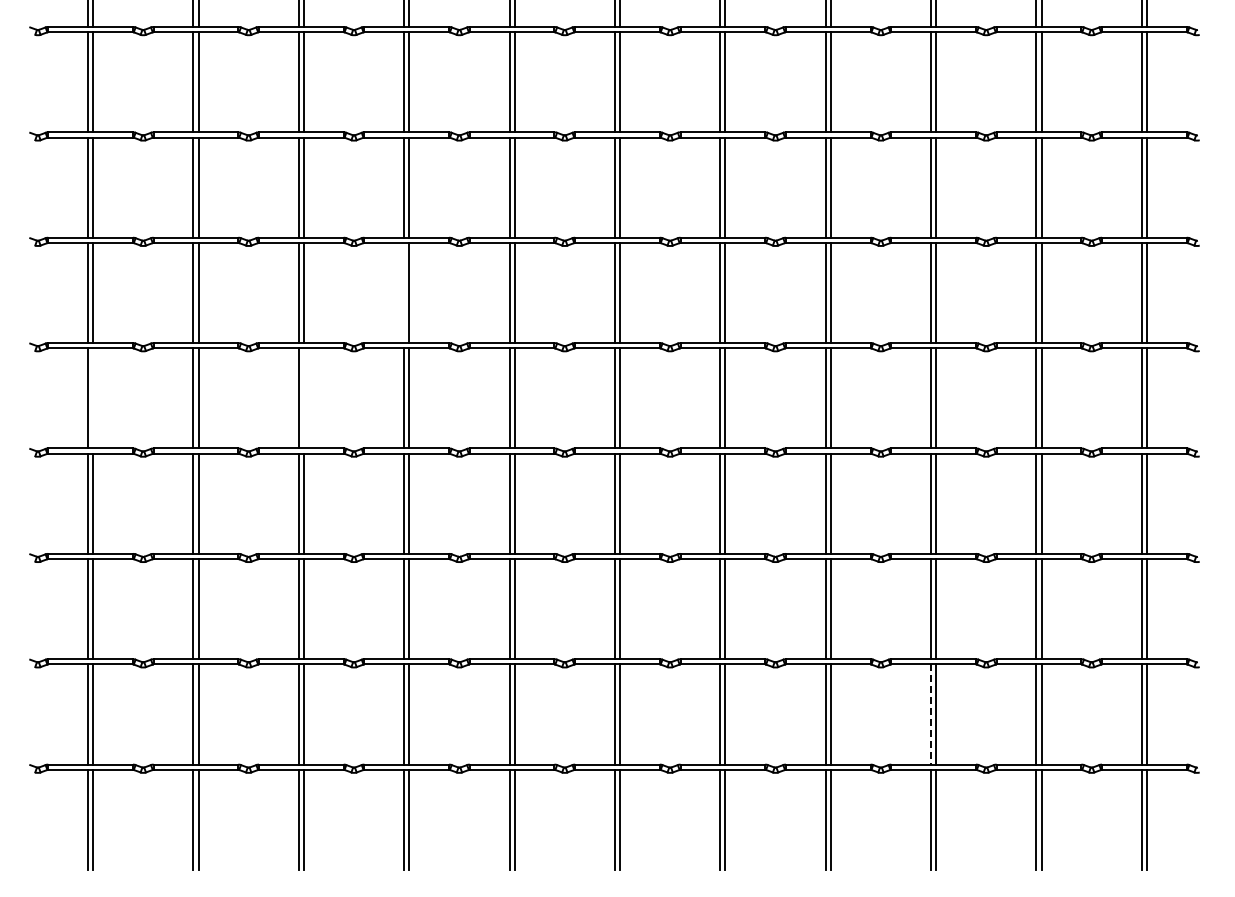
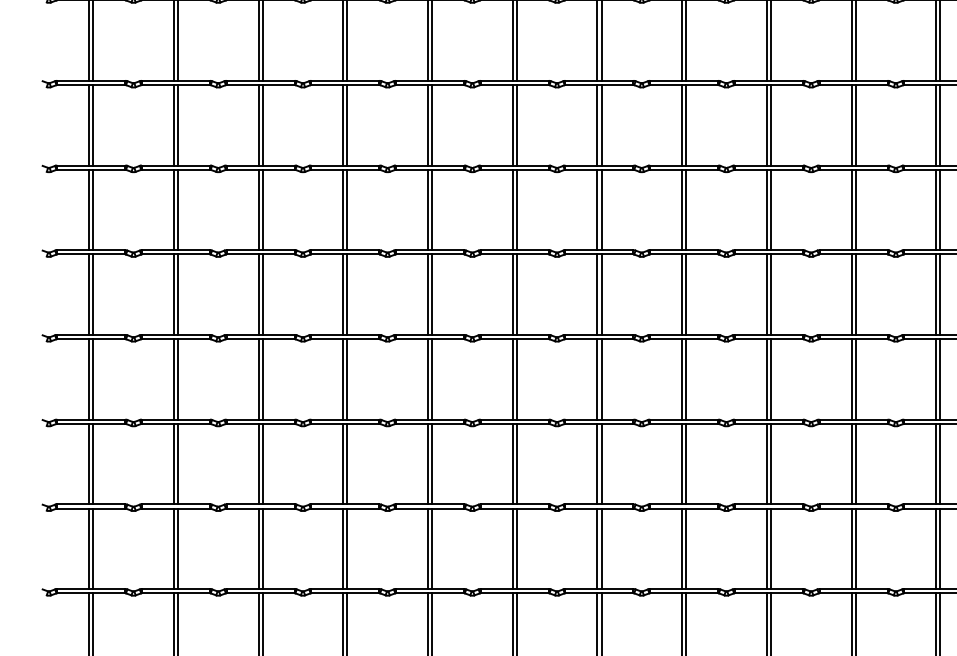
line: (404, 292) -> (343, 209), added
line: (93, 398) -> (93, 294), added
line: (303, 398) -> (262, 294), added
line: (931, 715) -> (767, 549), dashed -> solid

